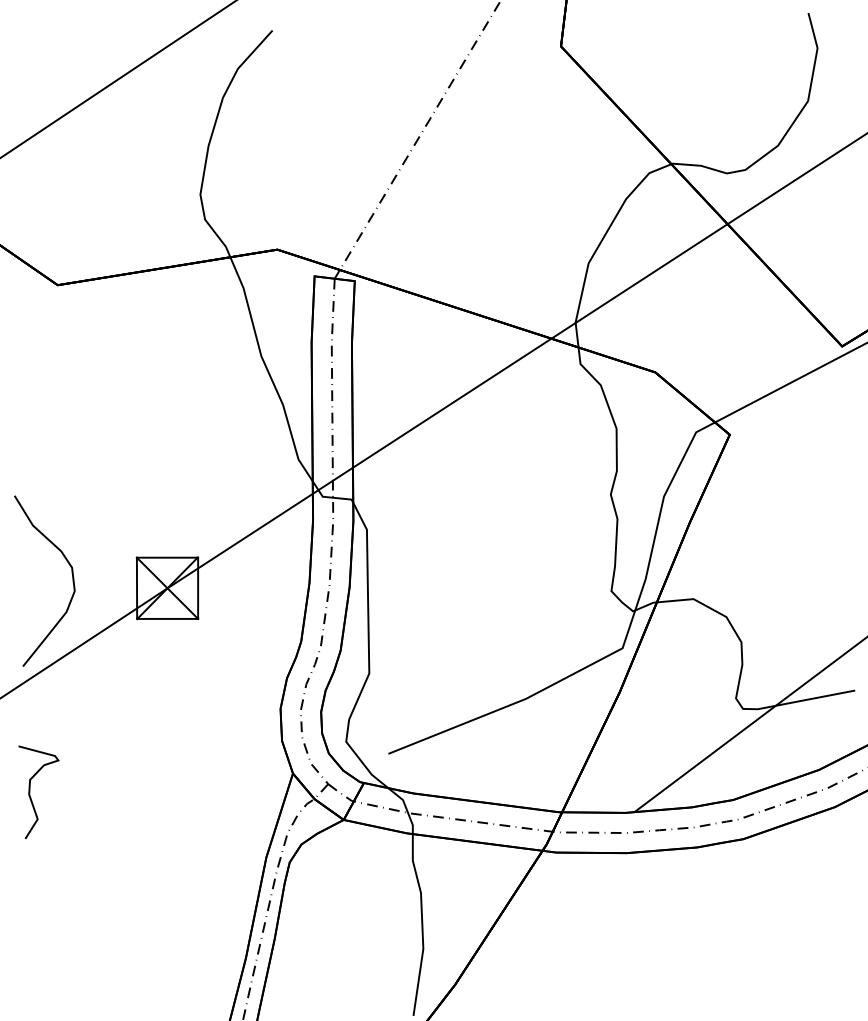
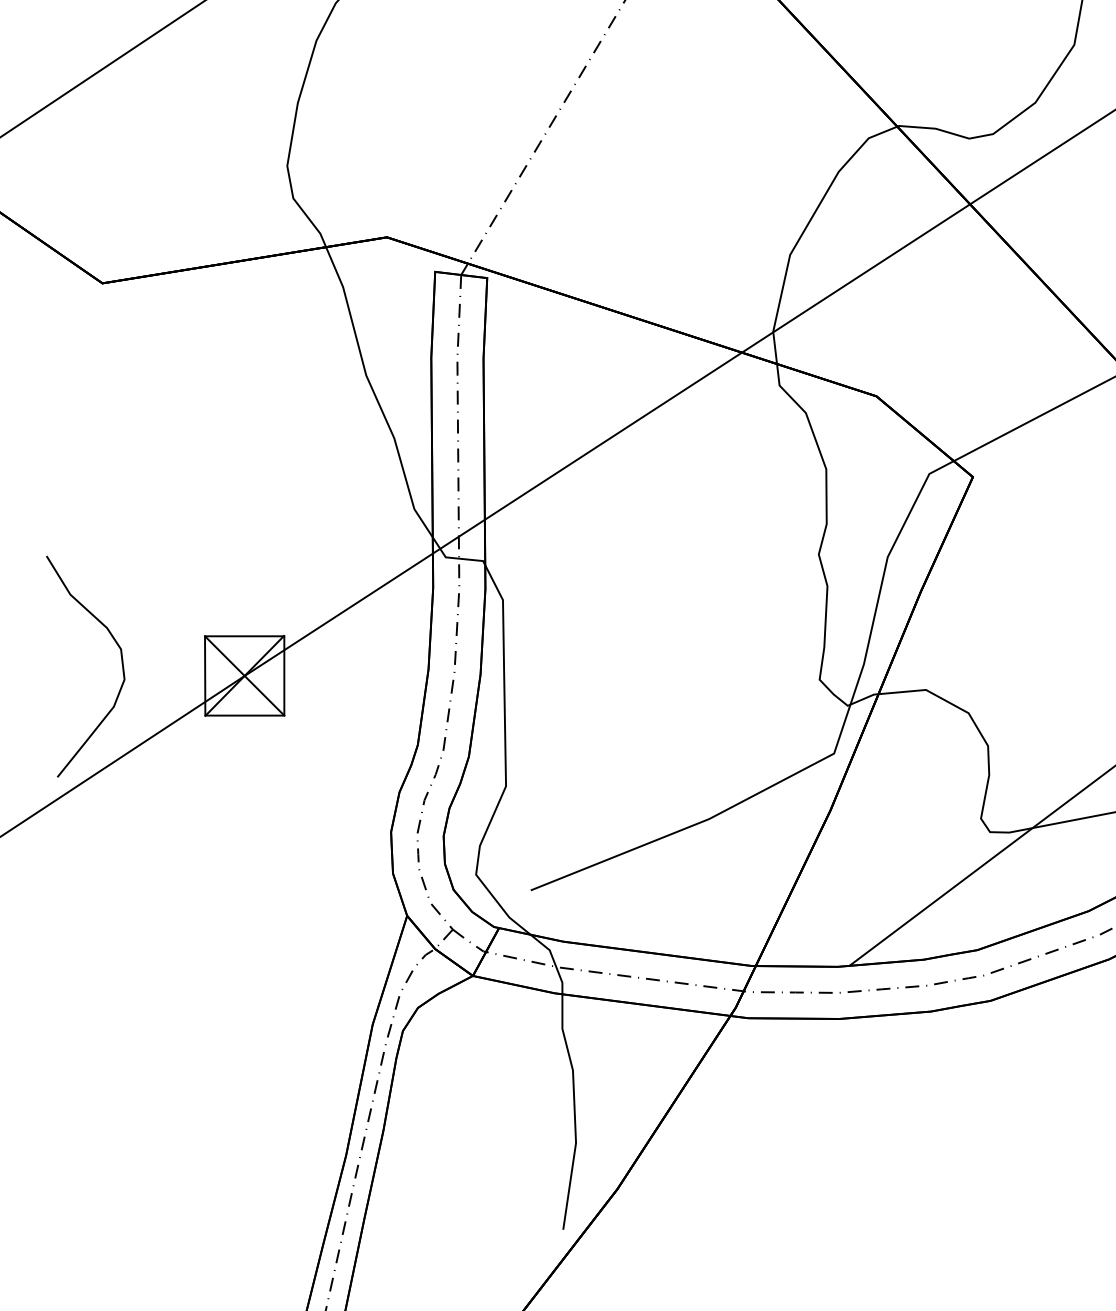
curve: (30, 791) -> (67, 939), removed

